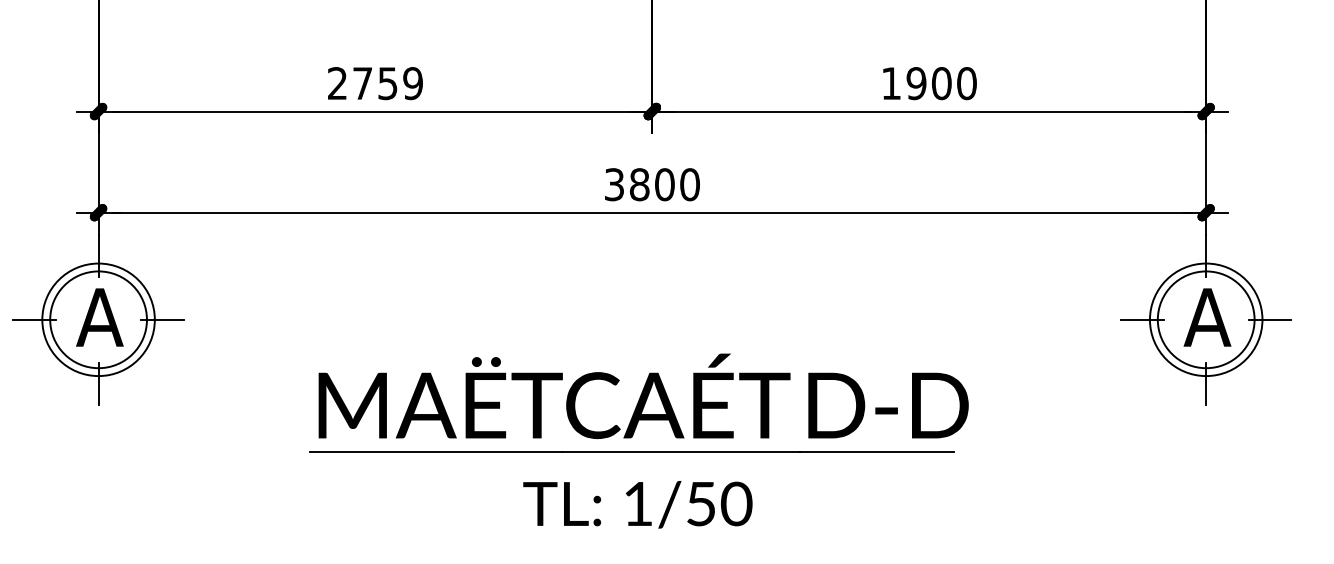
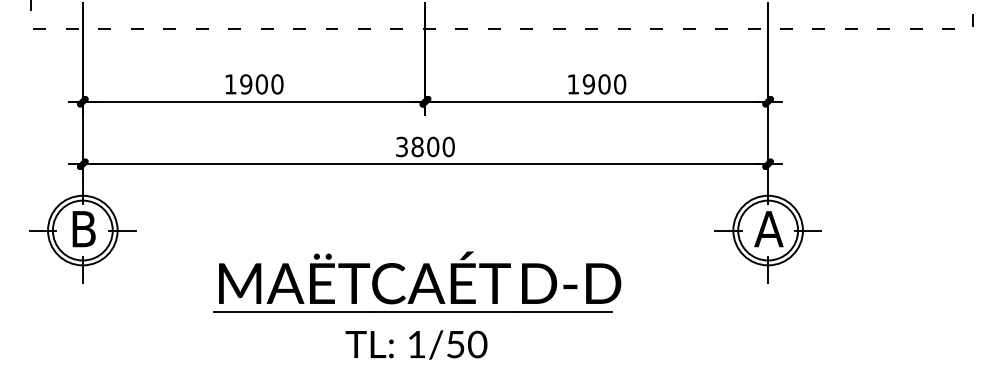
text: (374, 83) -> (253, 84), 2759 -> 1900
text: (99, 318) -> (83, 229), A -> B

